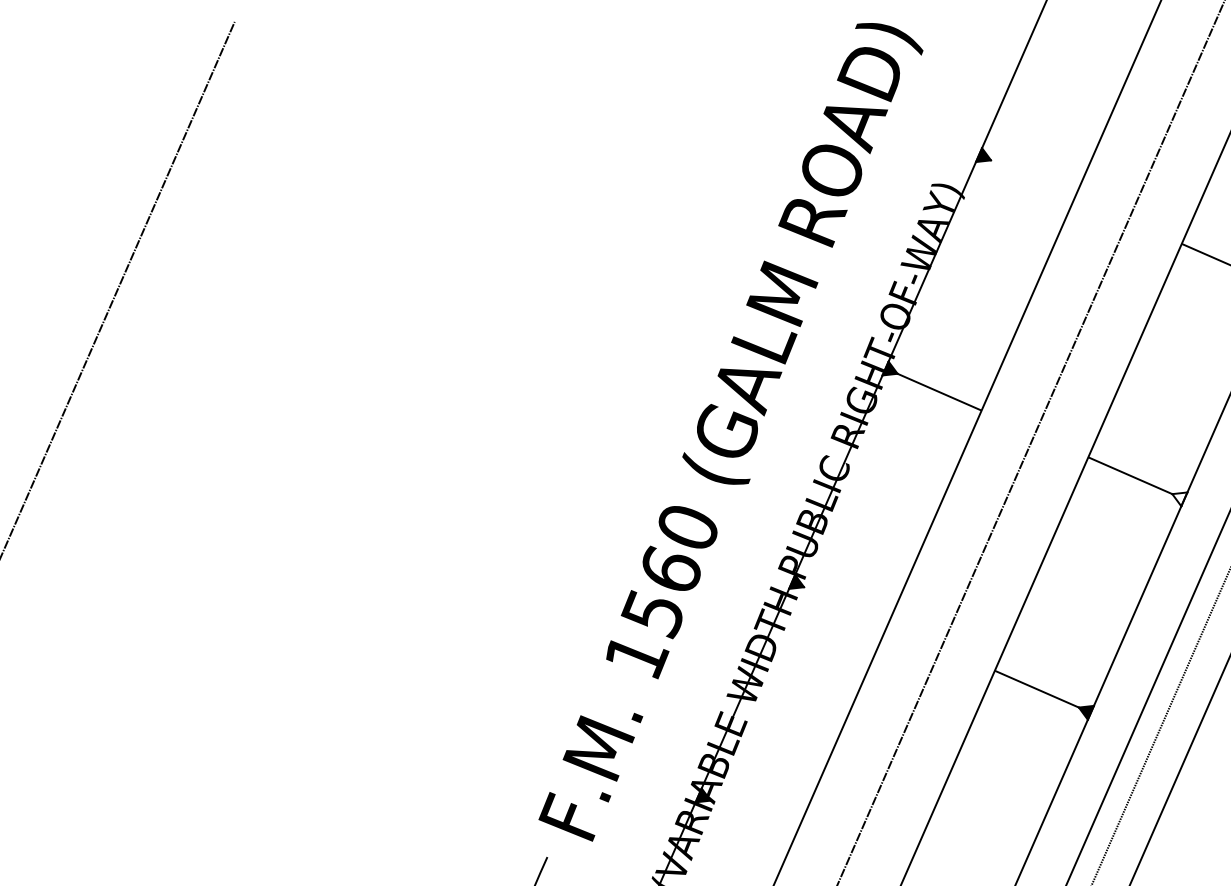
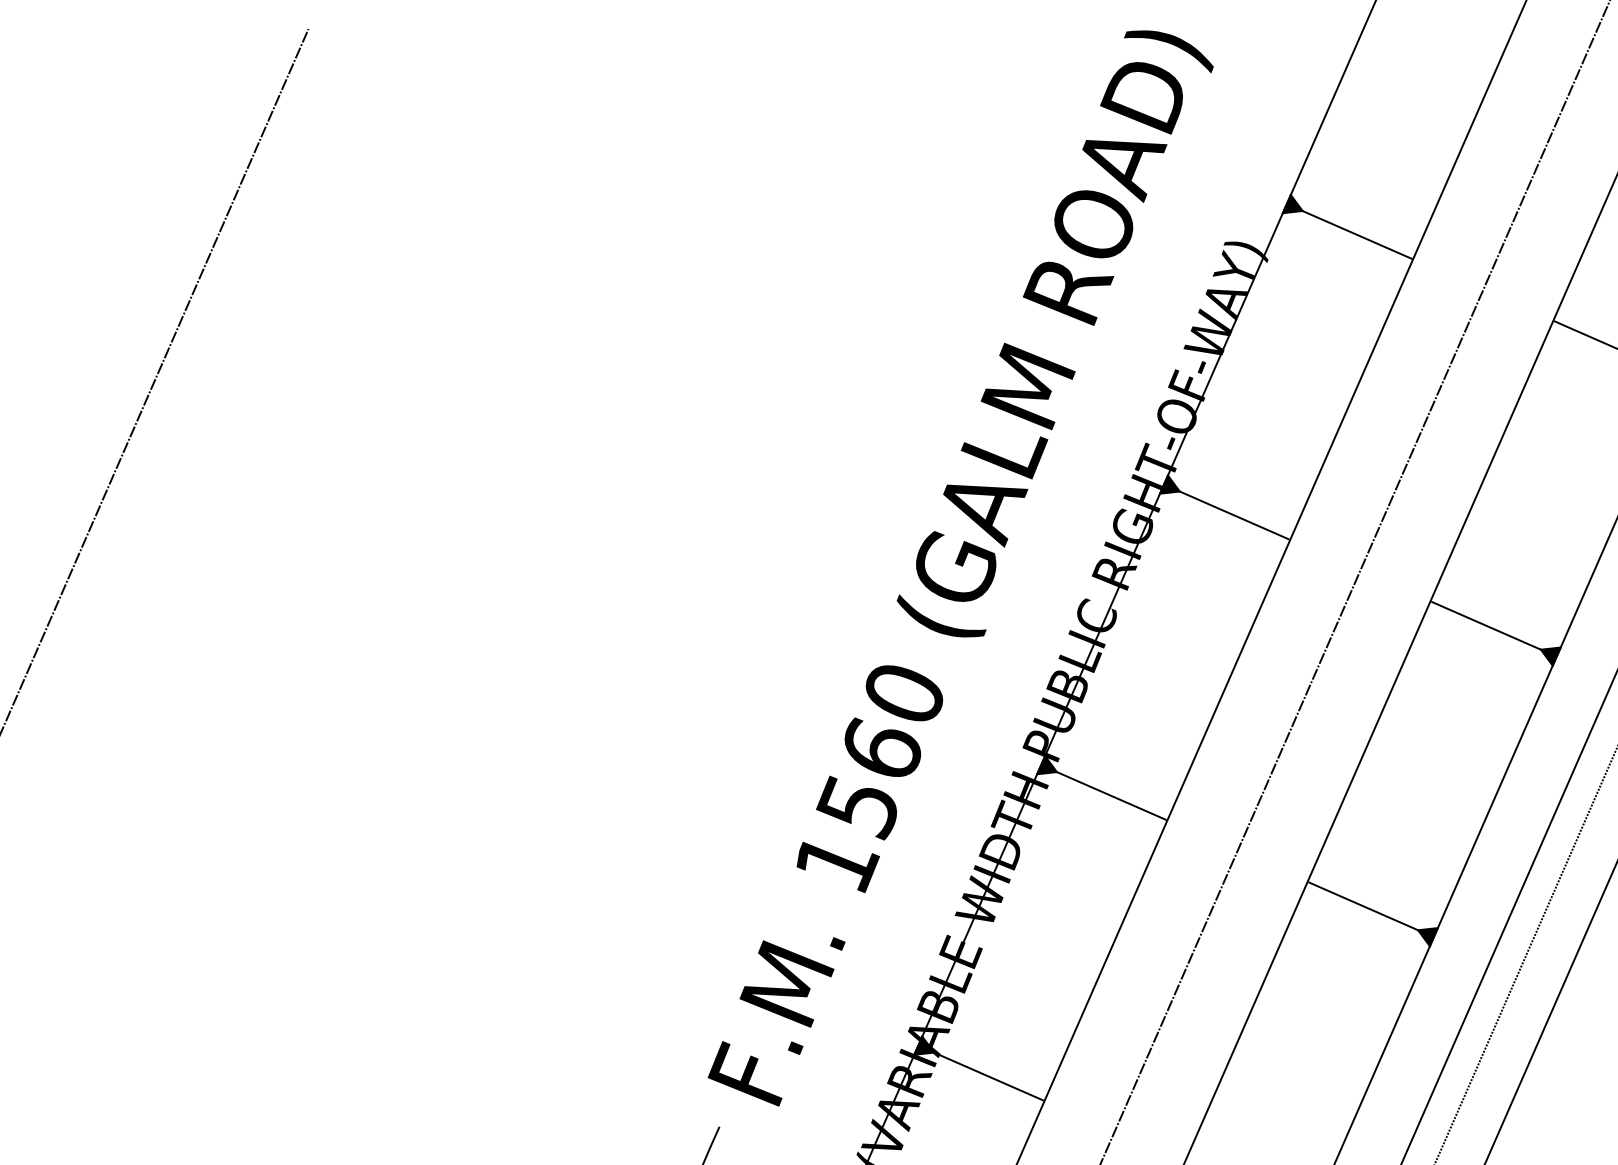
line: (1032, 178) -> (1357, 234), added
fill: (1179, 499) -> (1550, 656), added
line: (845, 605) -> (1111, 796), added
line: (751, 818) -> (987, 1076), added

